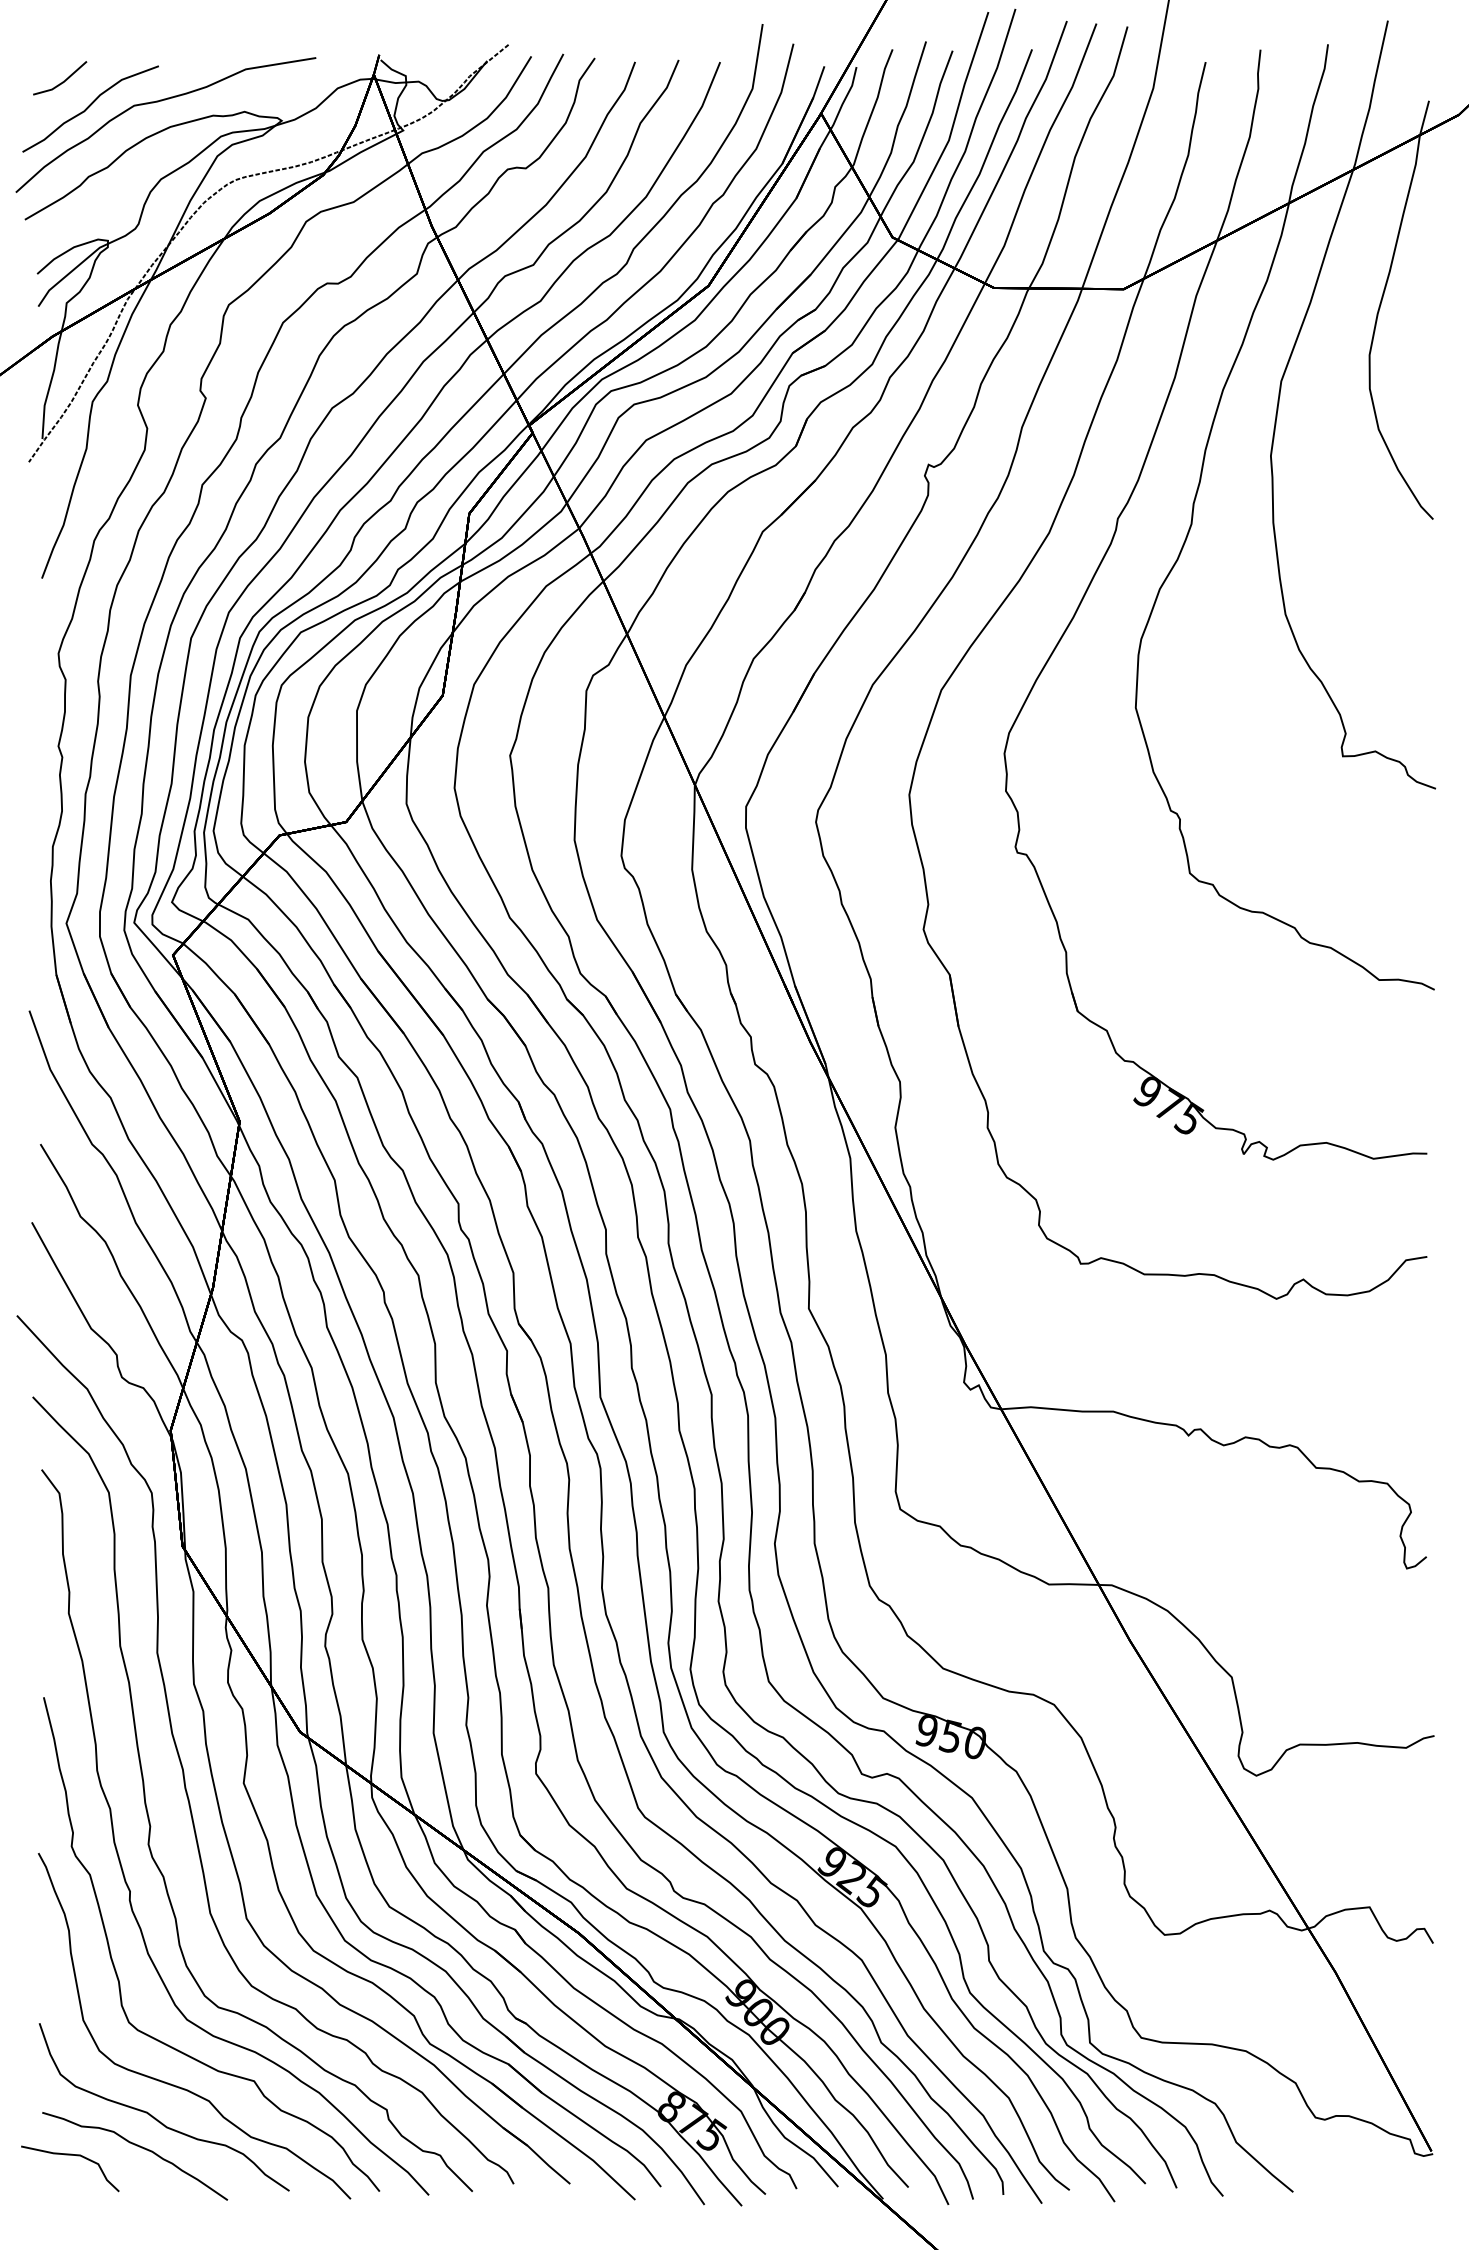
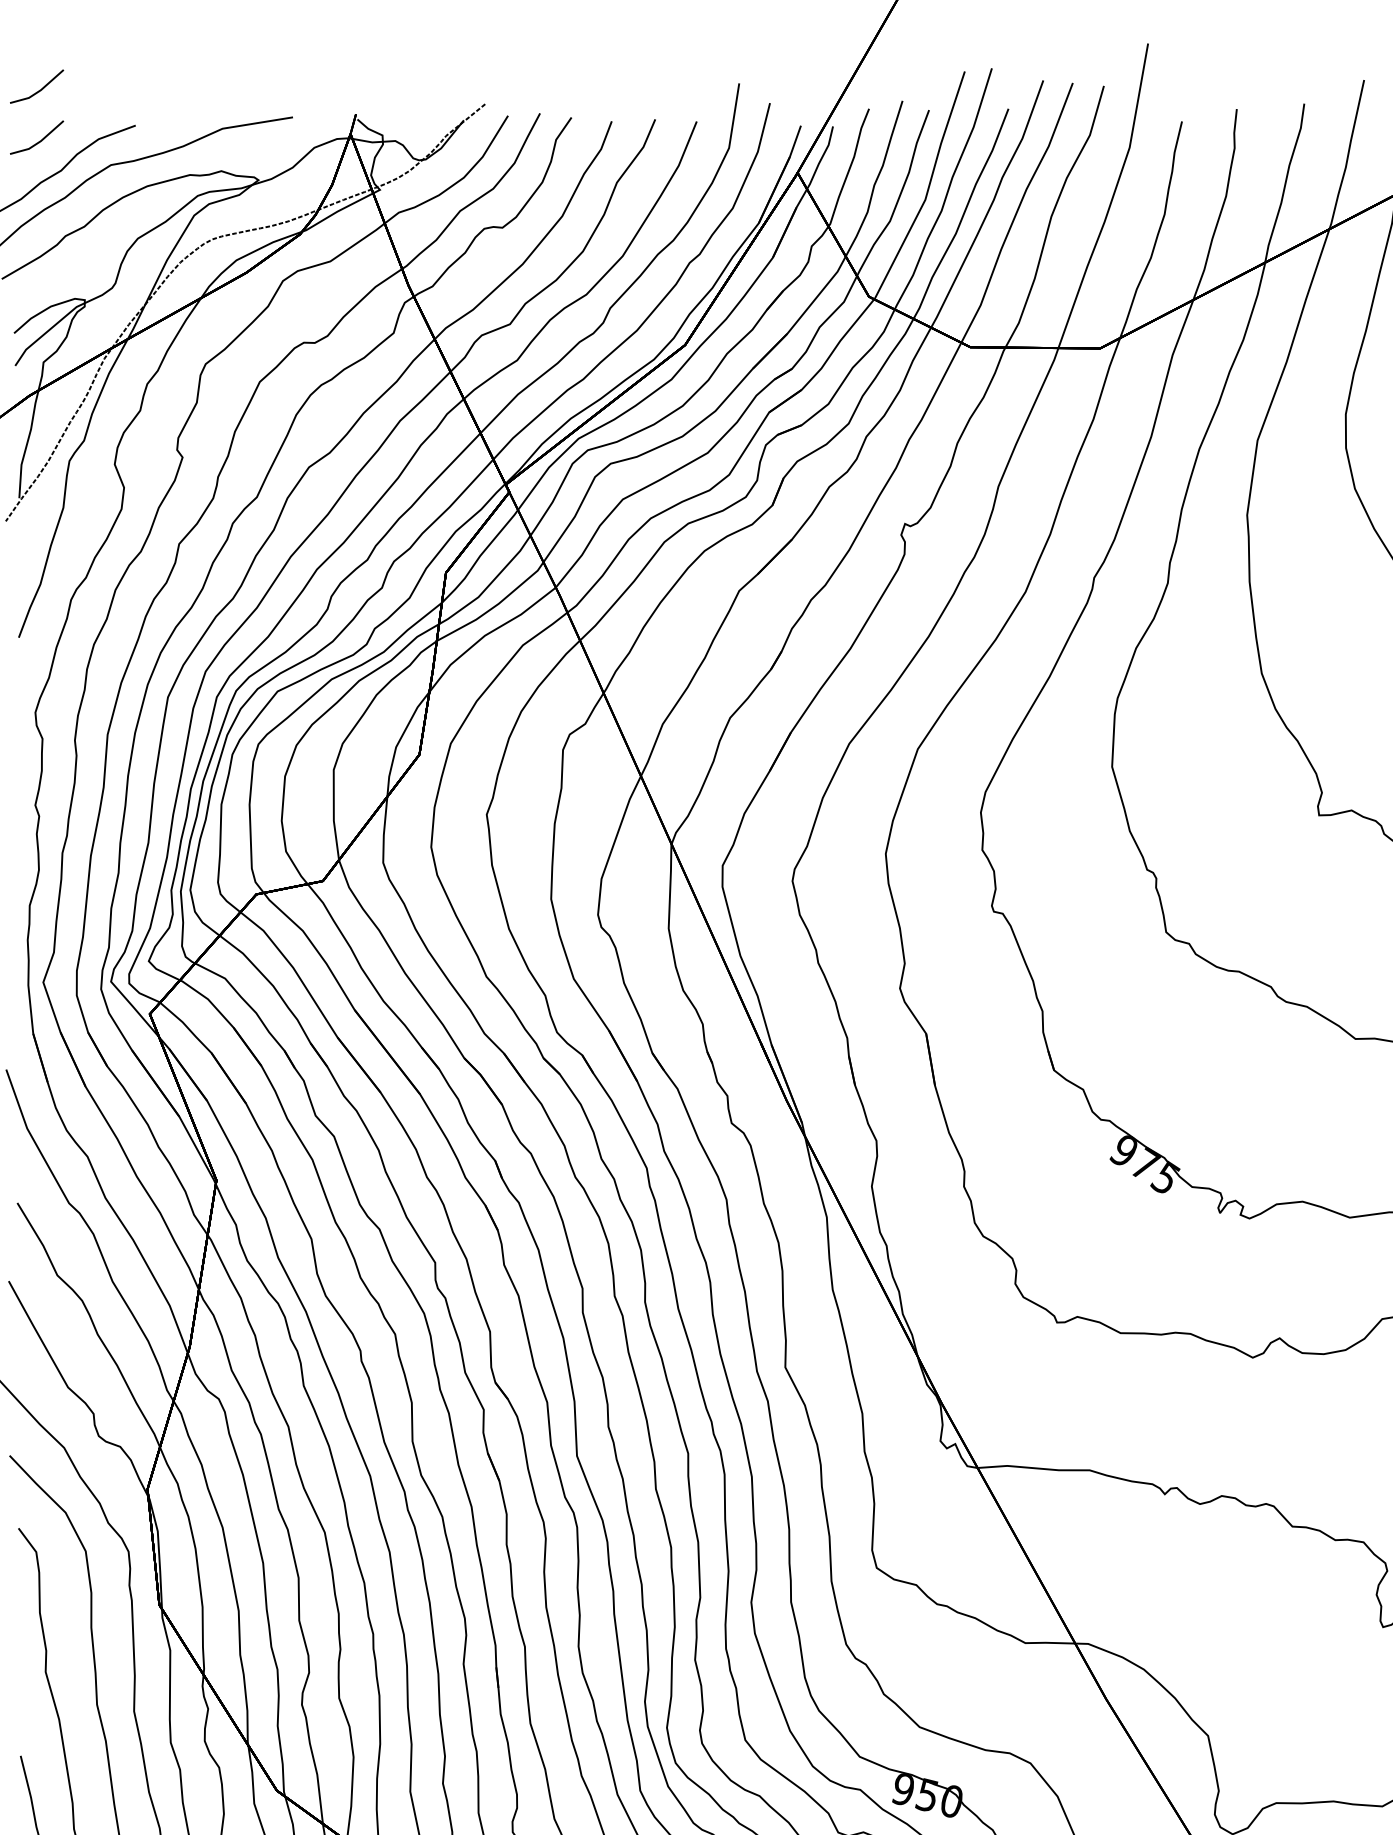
line: (62, 30) -> (39, 89), added

